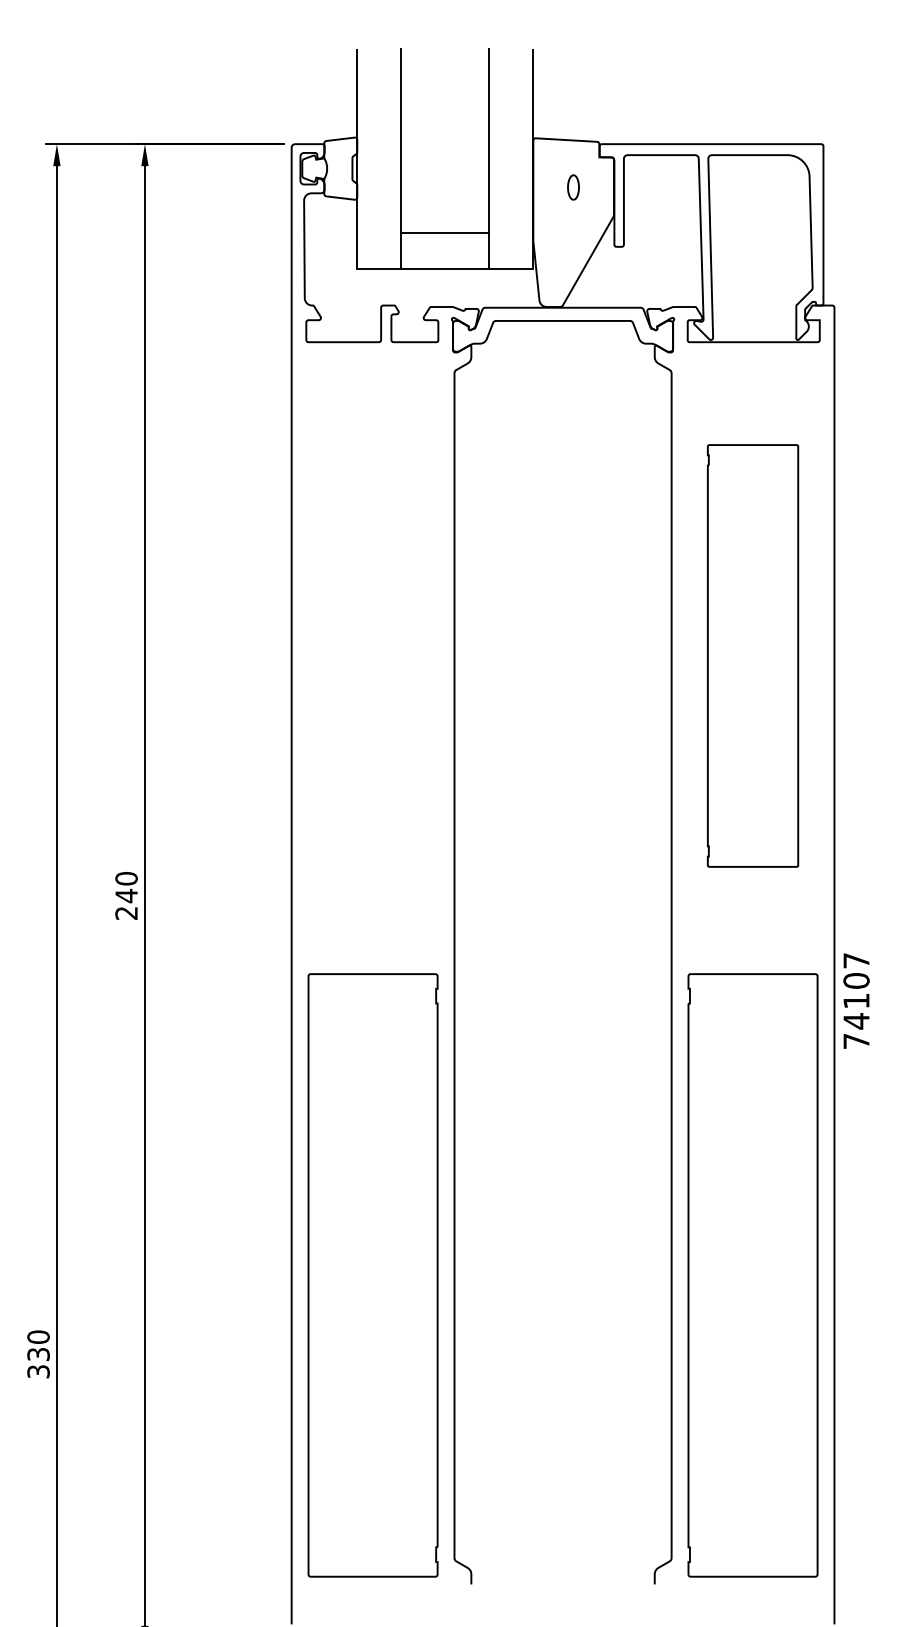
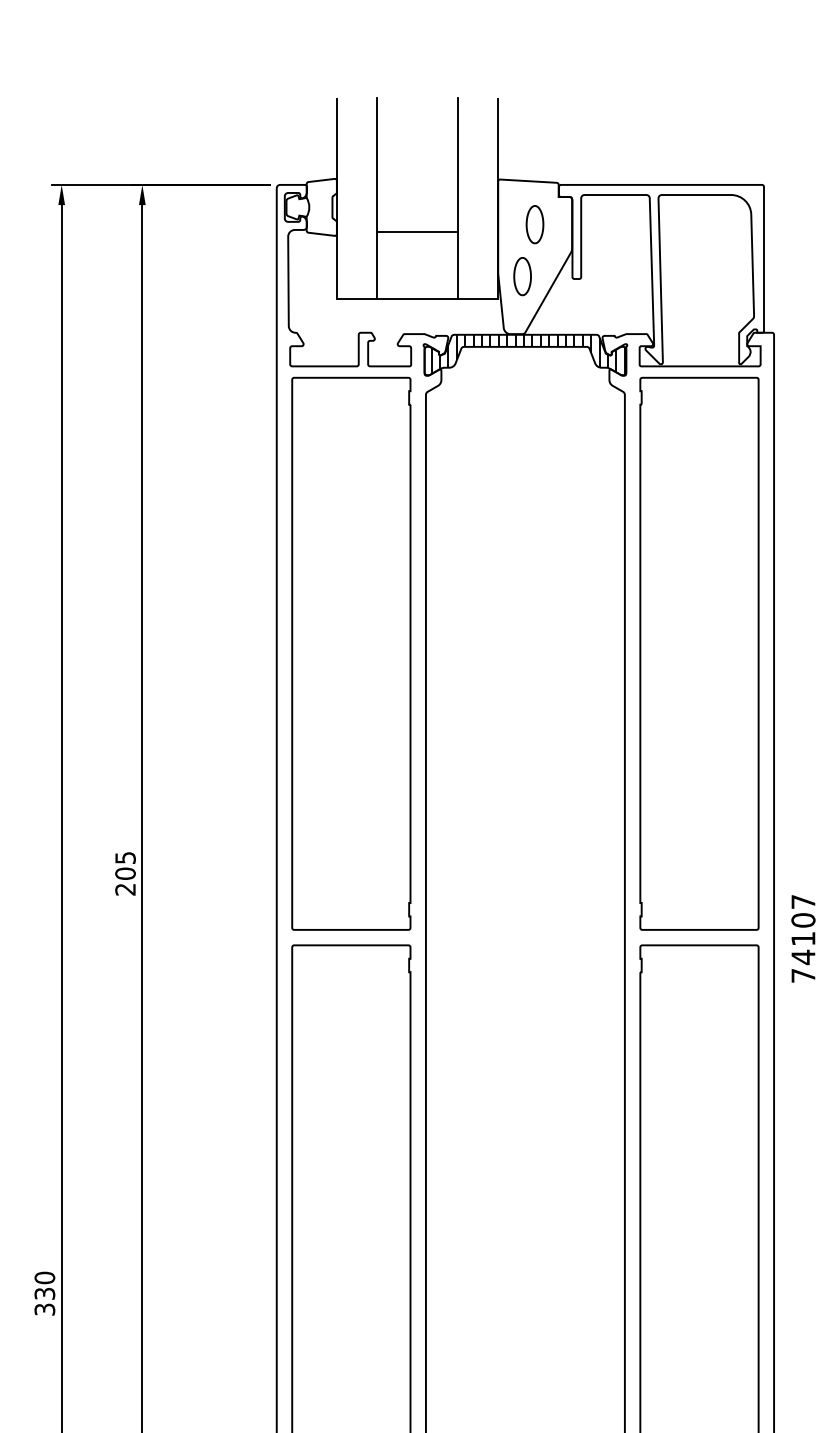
part: (573, 187) -> (534, 224), size x1.67
line: (445, 232) -> (417, 231), moved
part: (559, 243) -> (522, 275), added
hatch: (565, 329) -> (527, 354), added
part: (372, 655) -> (350, 653), added
part: (752, 655) -> (698, 653), size x1.43
text: (126, 887) -> (125, 865), 240 -> 205
text: (856, 1000) -> (803, 938), moved

